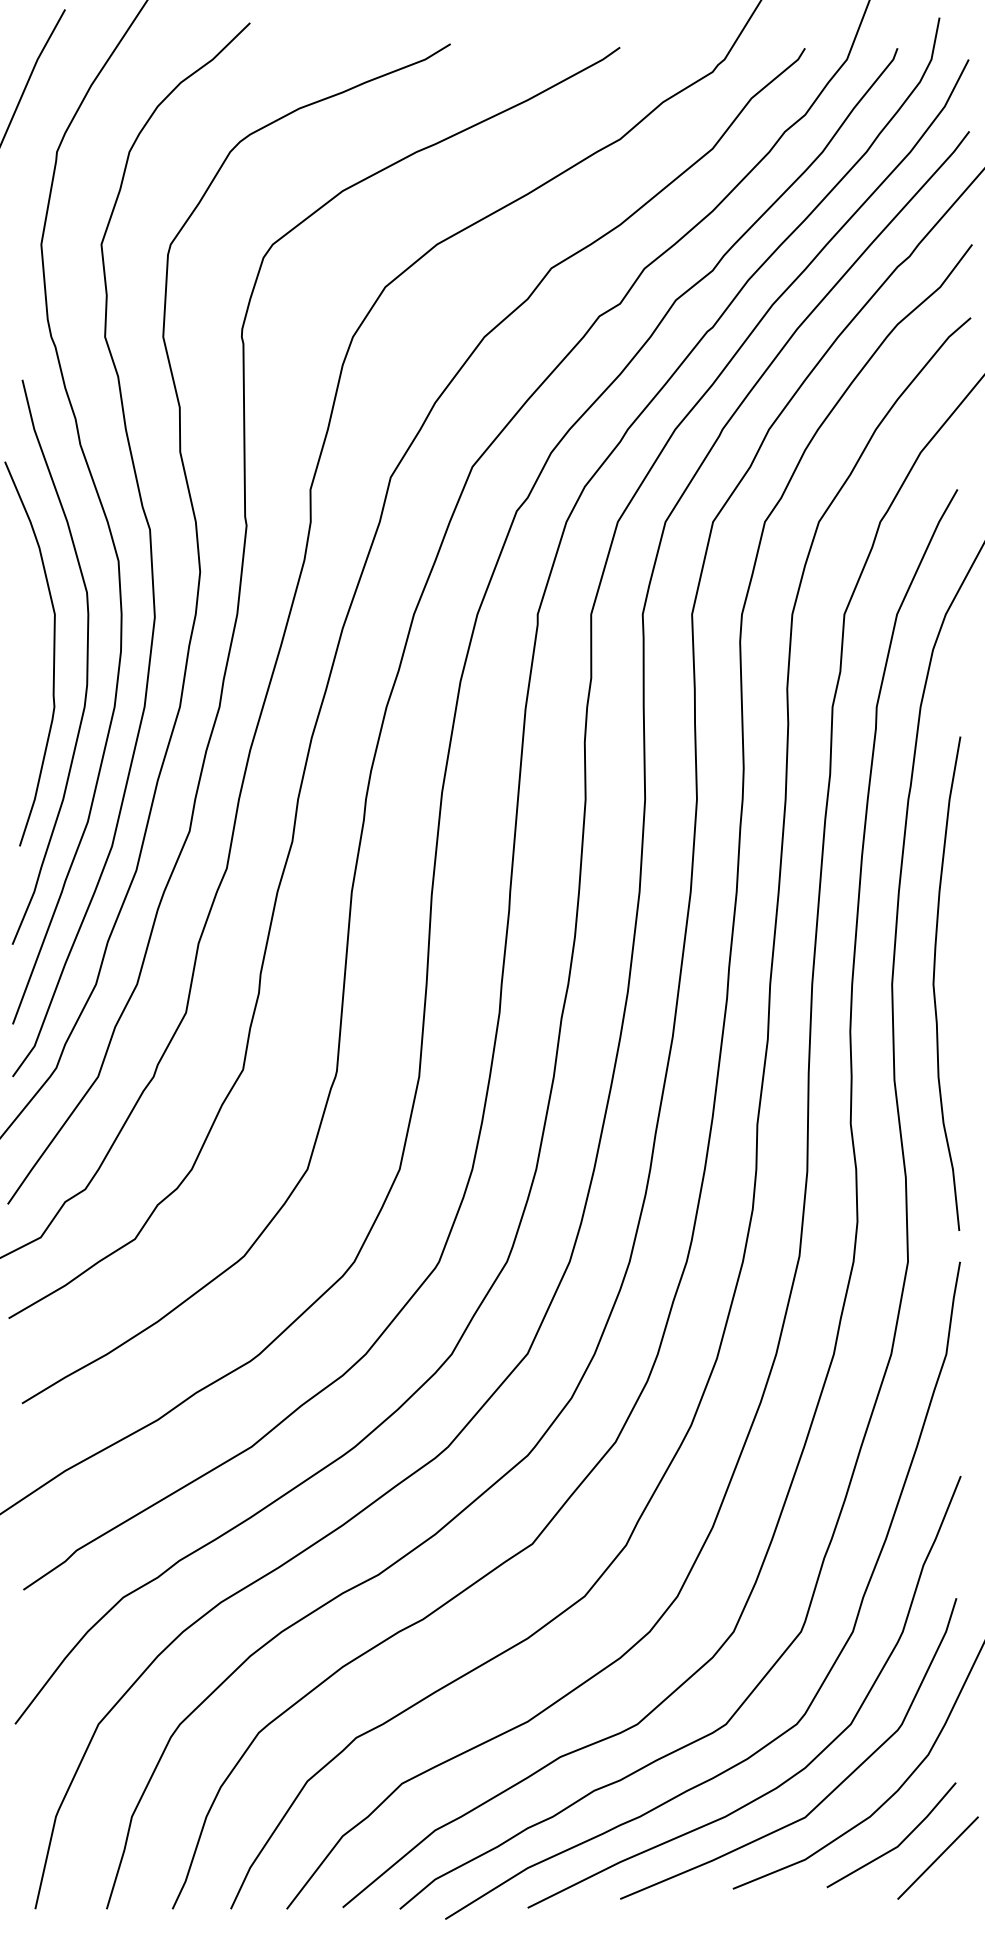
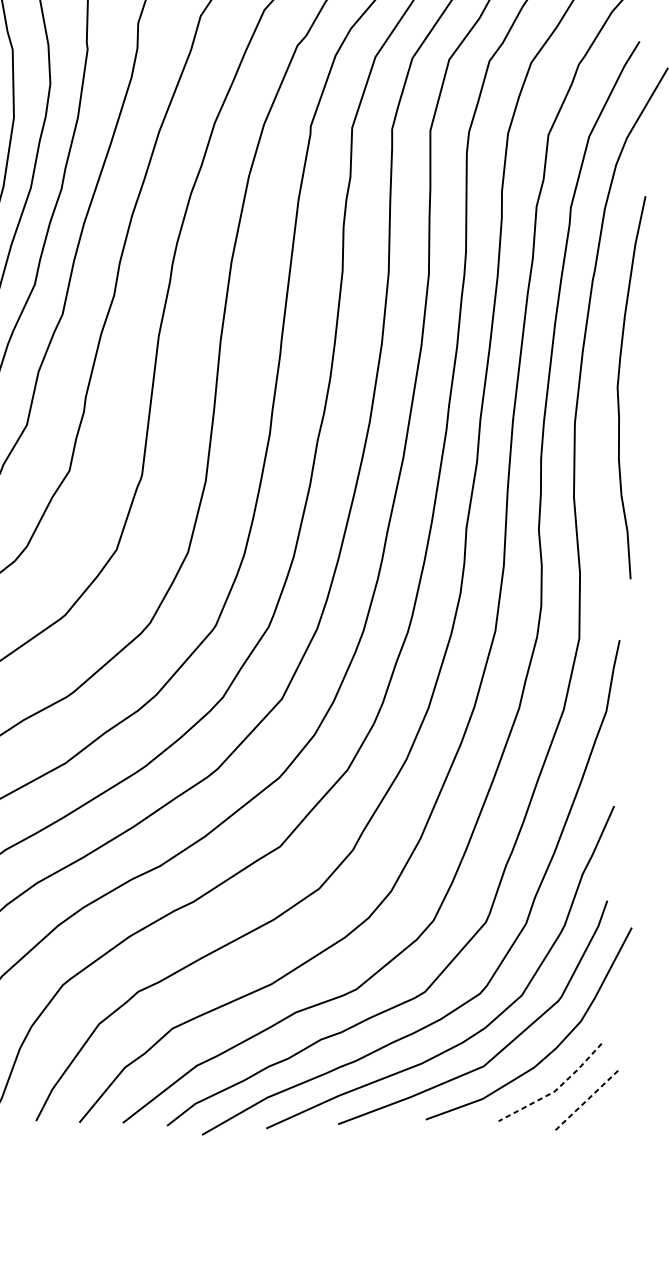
curve: (934, 983) -> (618, 386), moved
line: (899, 1845) -> (556, 1090), solid -> dashed
line: (938, 1858) -> (586, 1101), solid -> dashed

